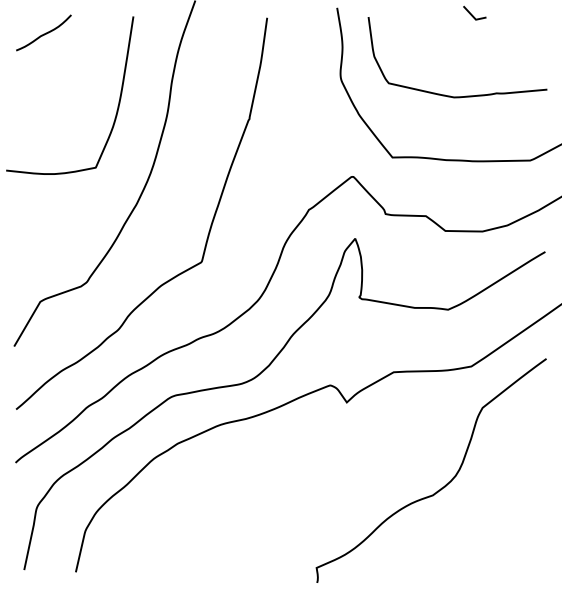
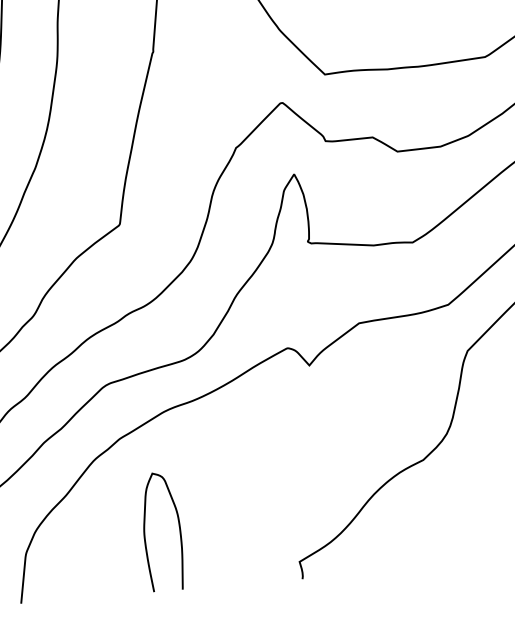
curve: (189, 525) -> (145, 532), added

